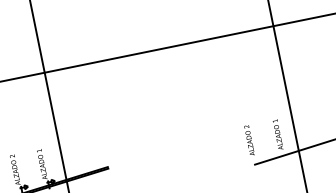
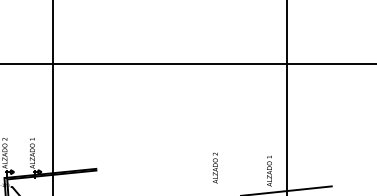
text: (248, 140) -> (214, 167), moved

